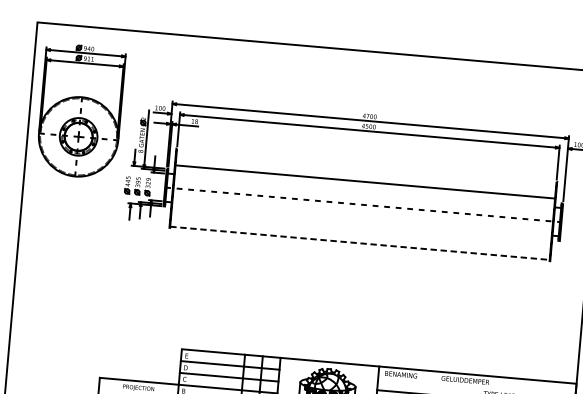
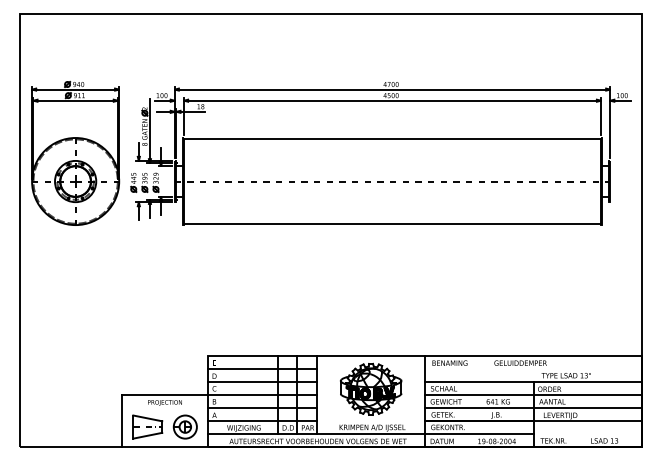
part: (80, 110) -> (75, 152), moved
line: (365, 182) -> (392, 139), moved
line: (360, 243) -> (393, 223), dashed -> solid

